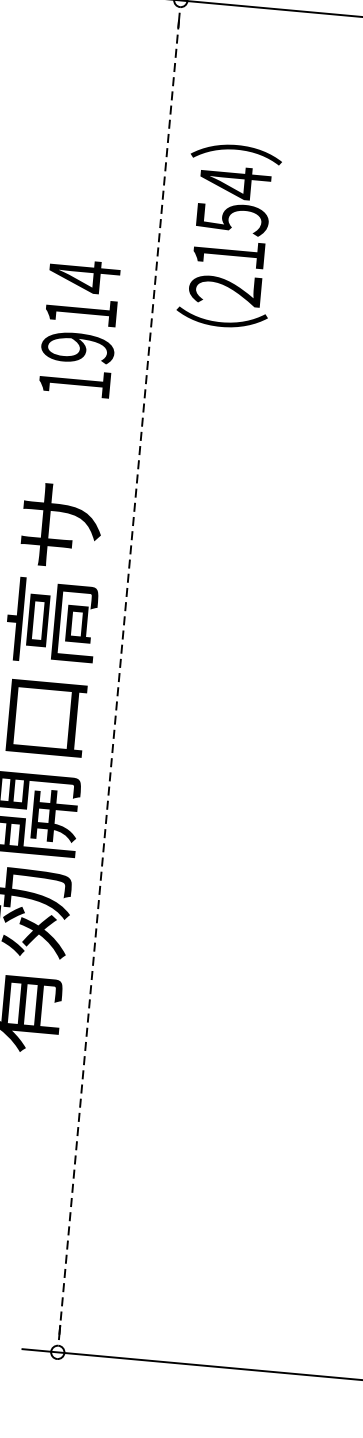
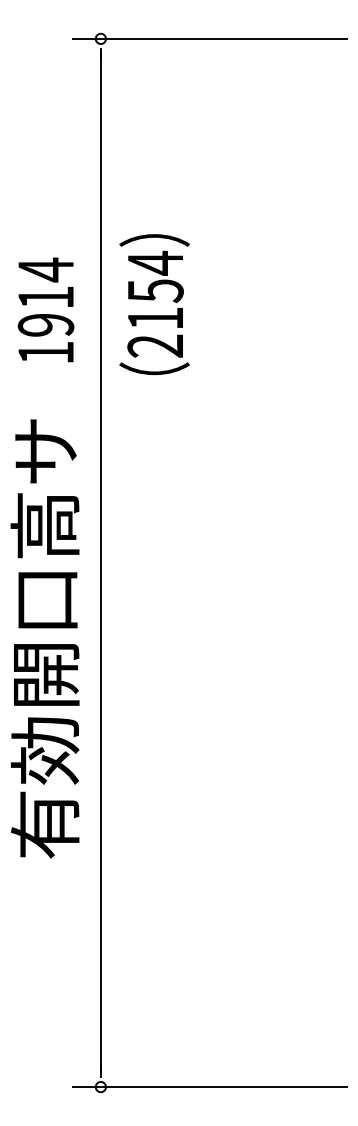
text: (229, 235) -> (154, 304), moved
text: (79, 327) -> (45, 309), moved
line: (118, 675) -> (100, 562), dashed -> solid

